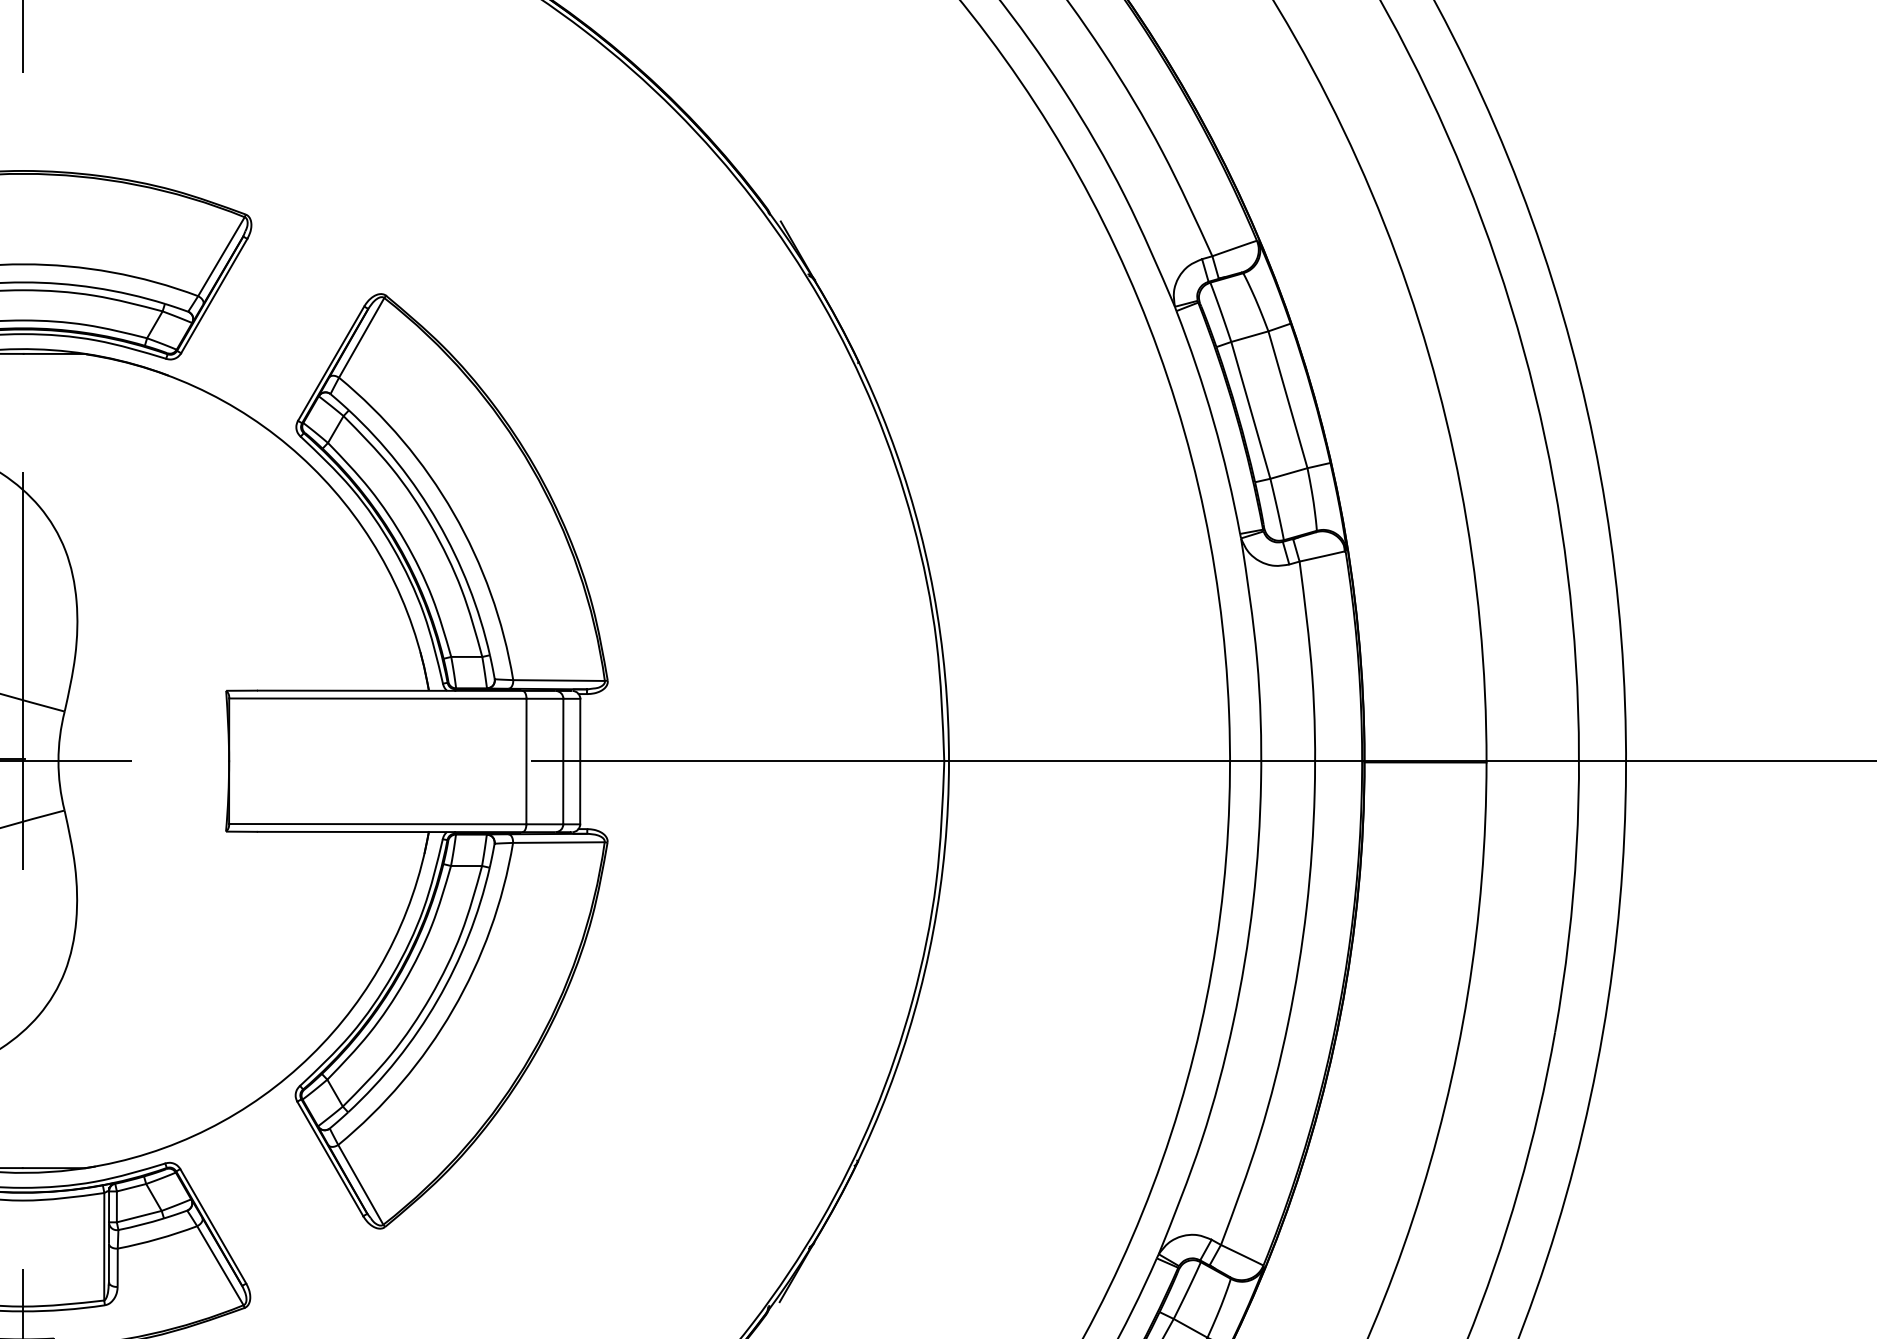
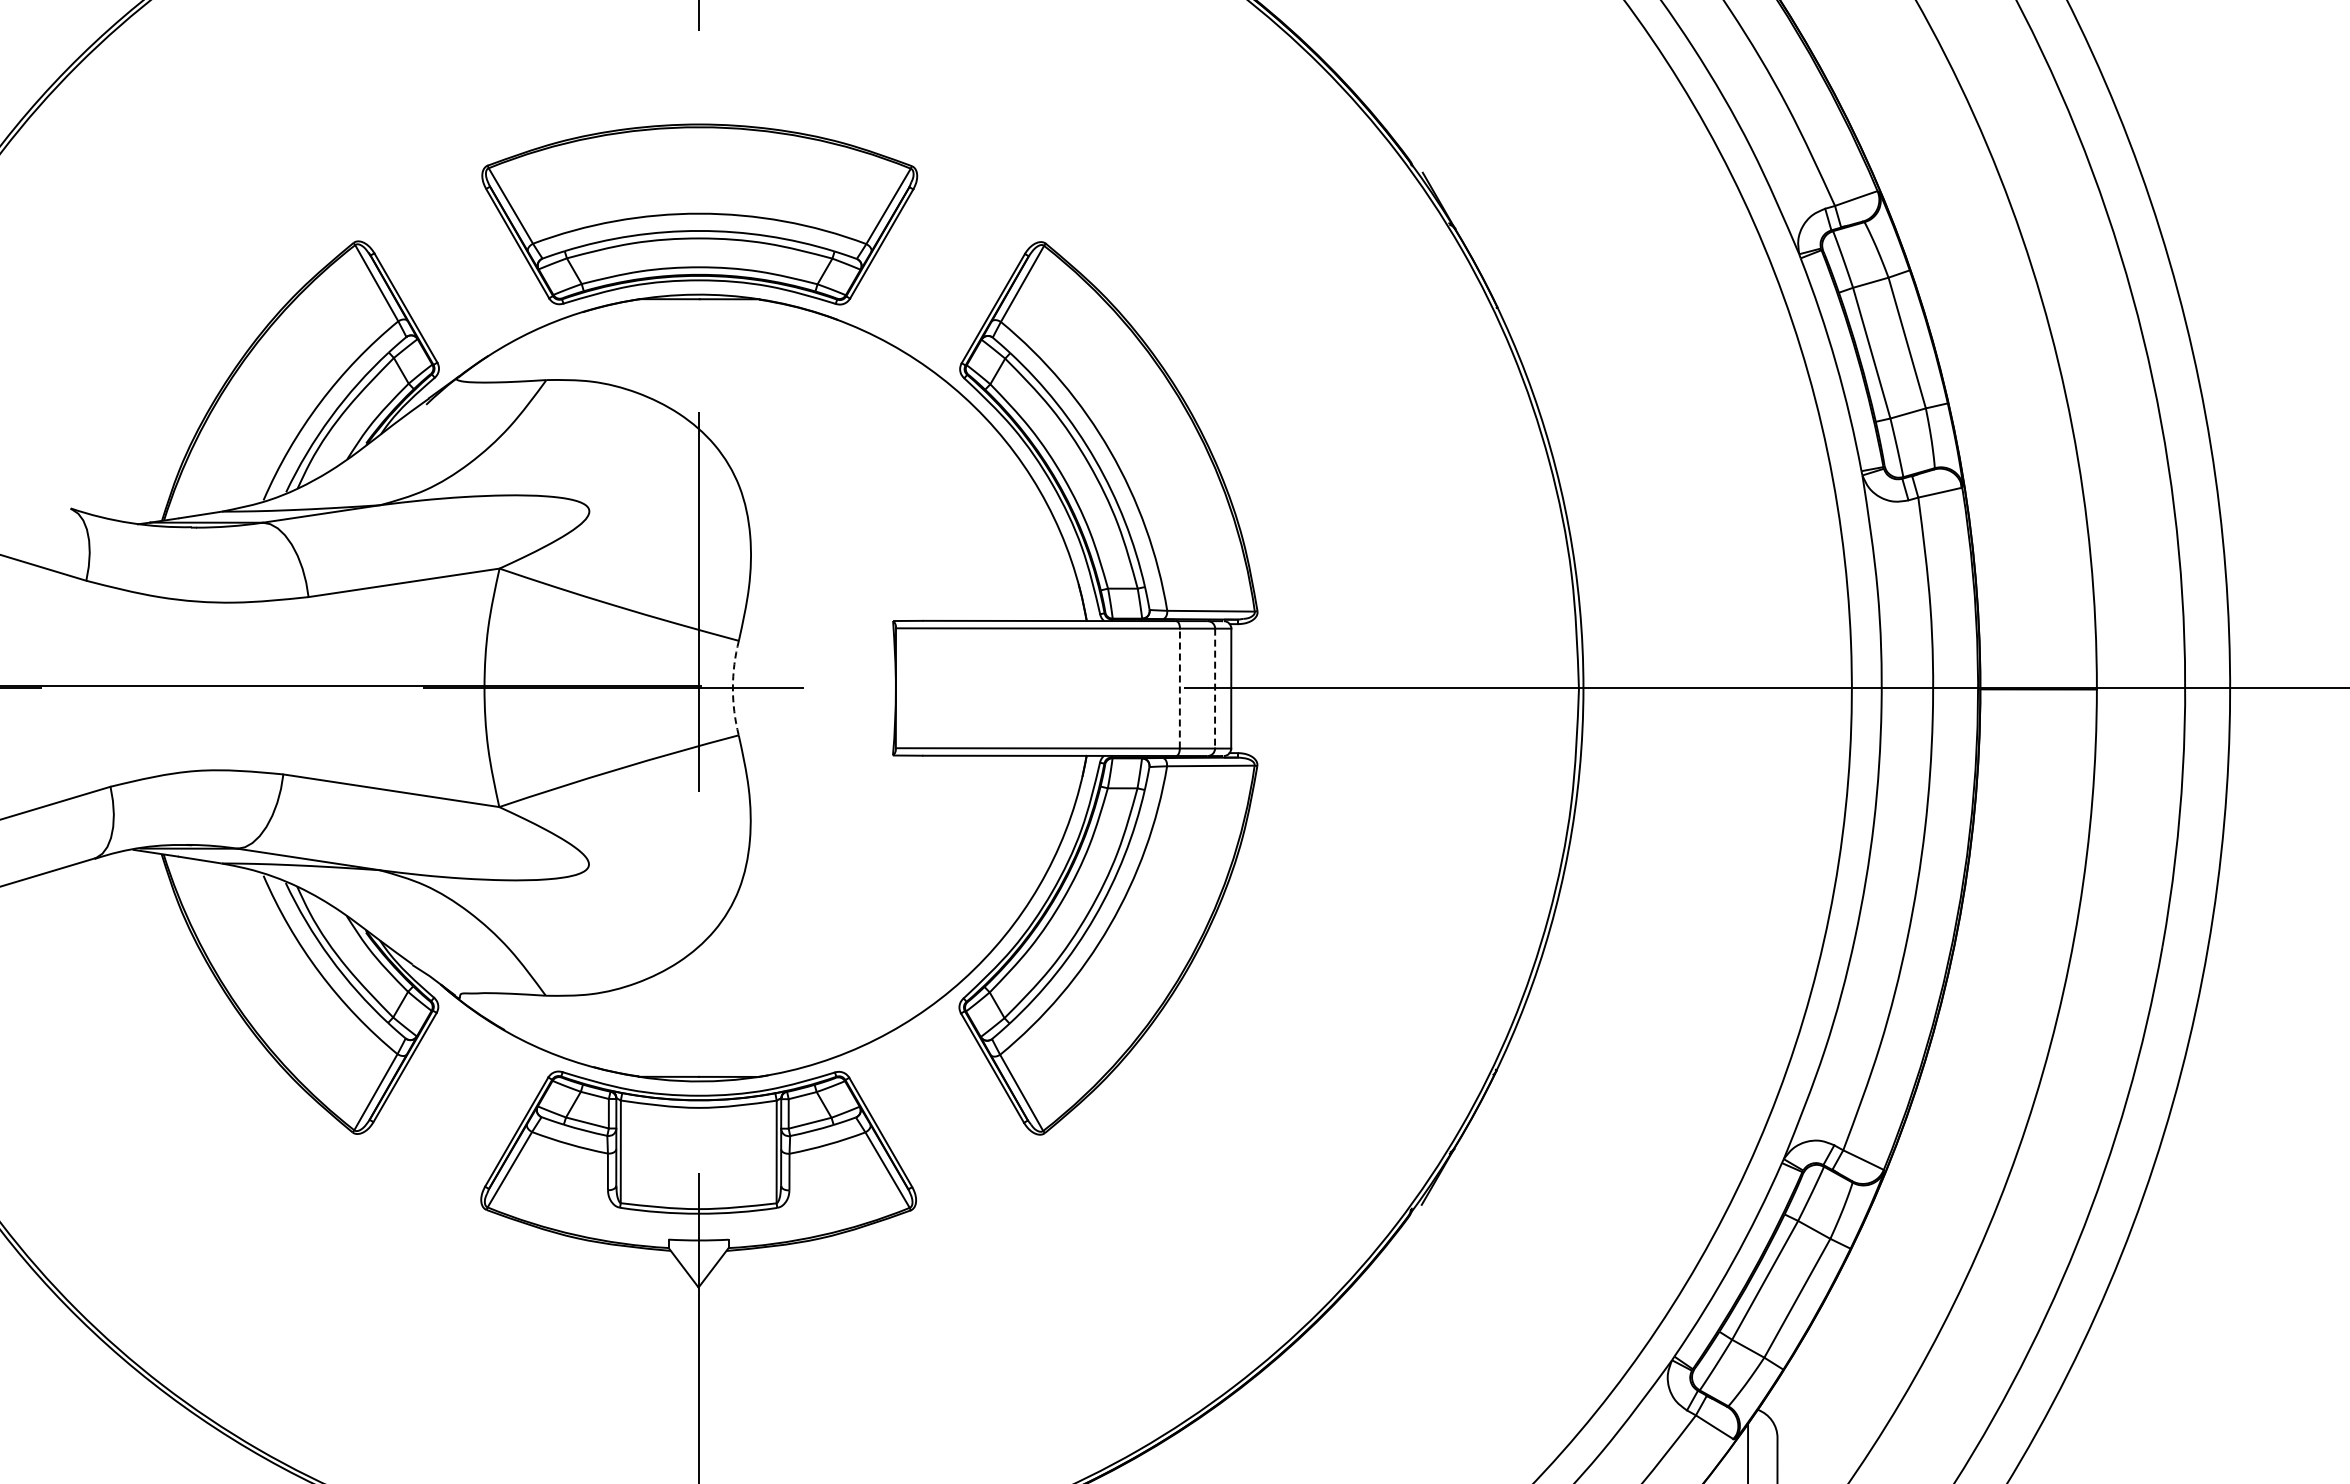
arc: (58, 761) -> (732, 688), solid -> dashed
line: (526, 761) -> (1179, 688), solid -> dashed
line: (563, 761) -> (1215, 688), solid -> dashed

